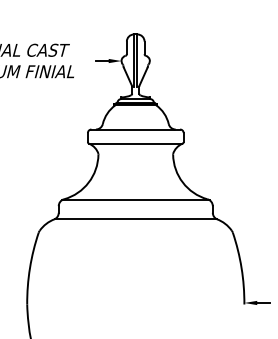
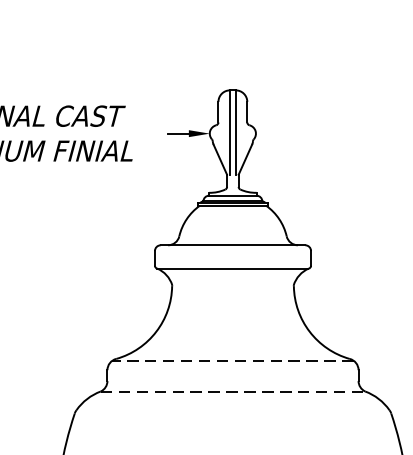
line: (135, 200) -> (232, 360), solid -> dashed
line: (136, 219) -> (234, 391), solid -> dashed

